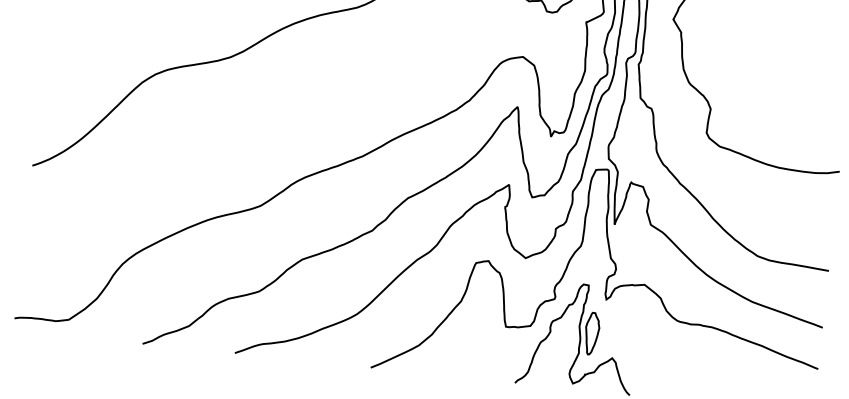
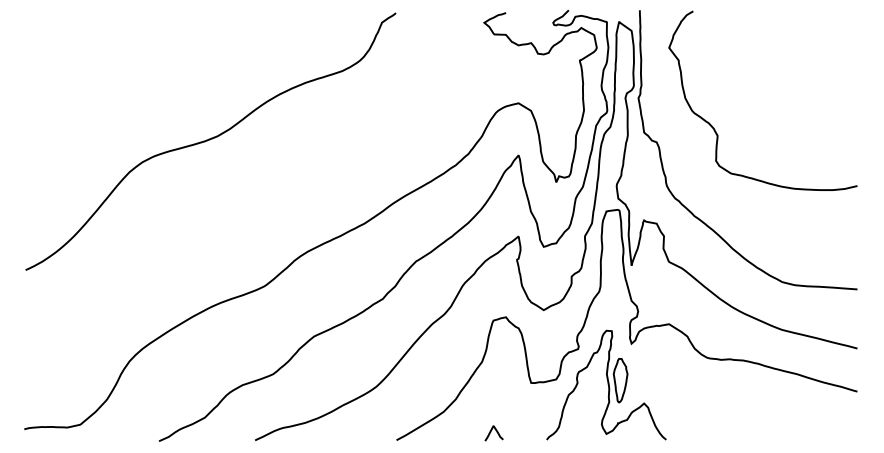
curve: (462, 370) -> (491, 432), added

